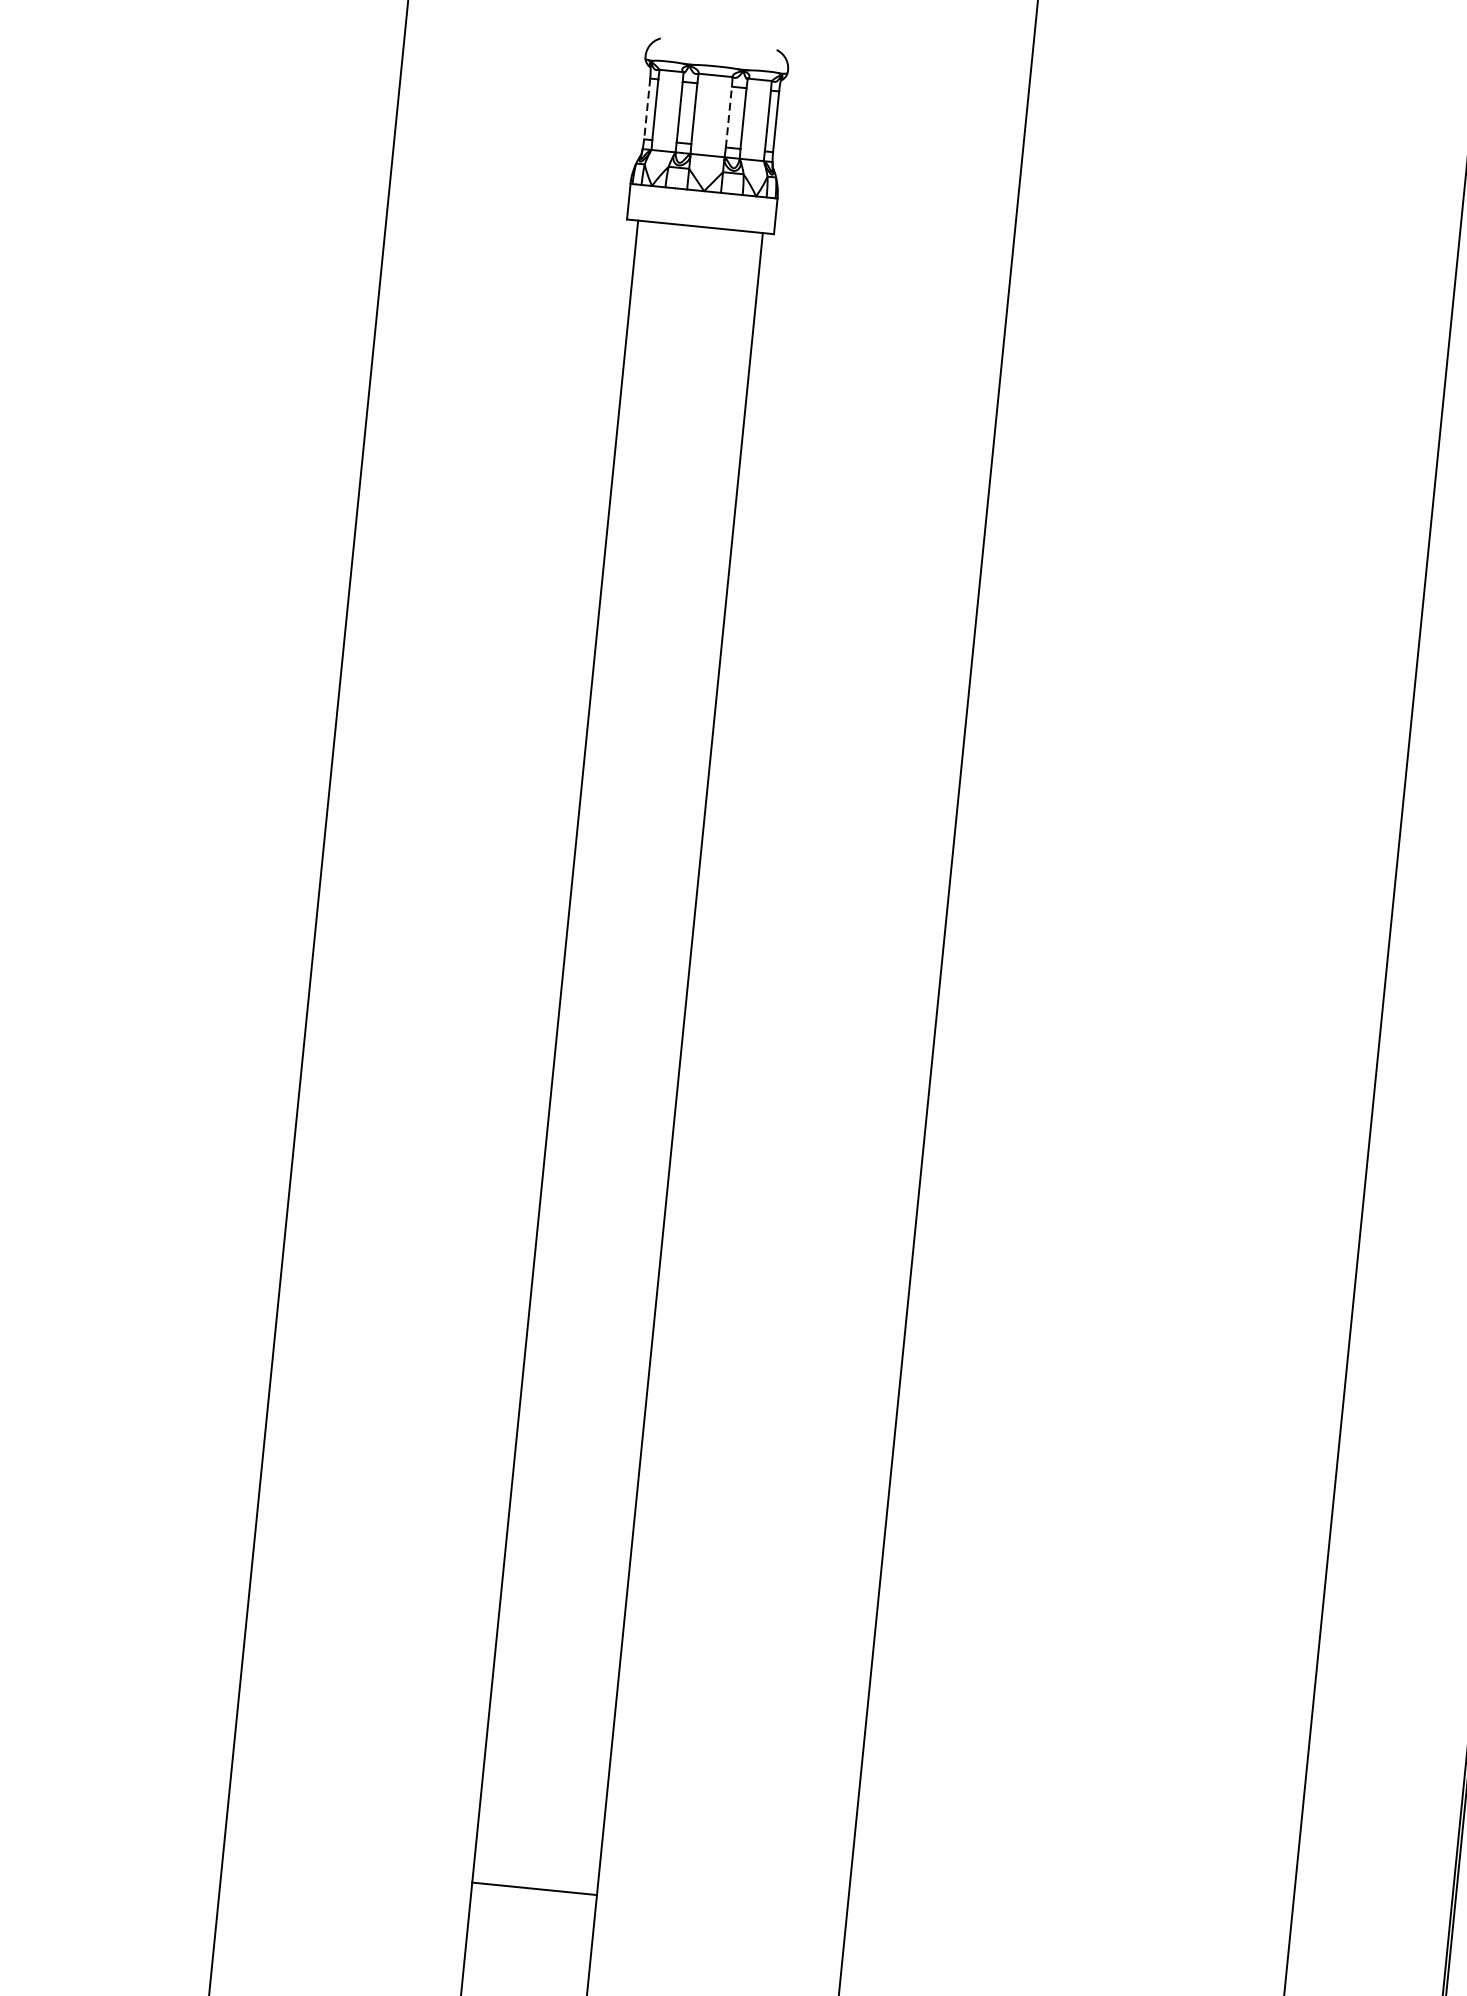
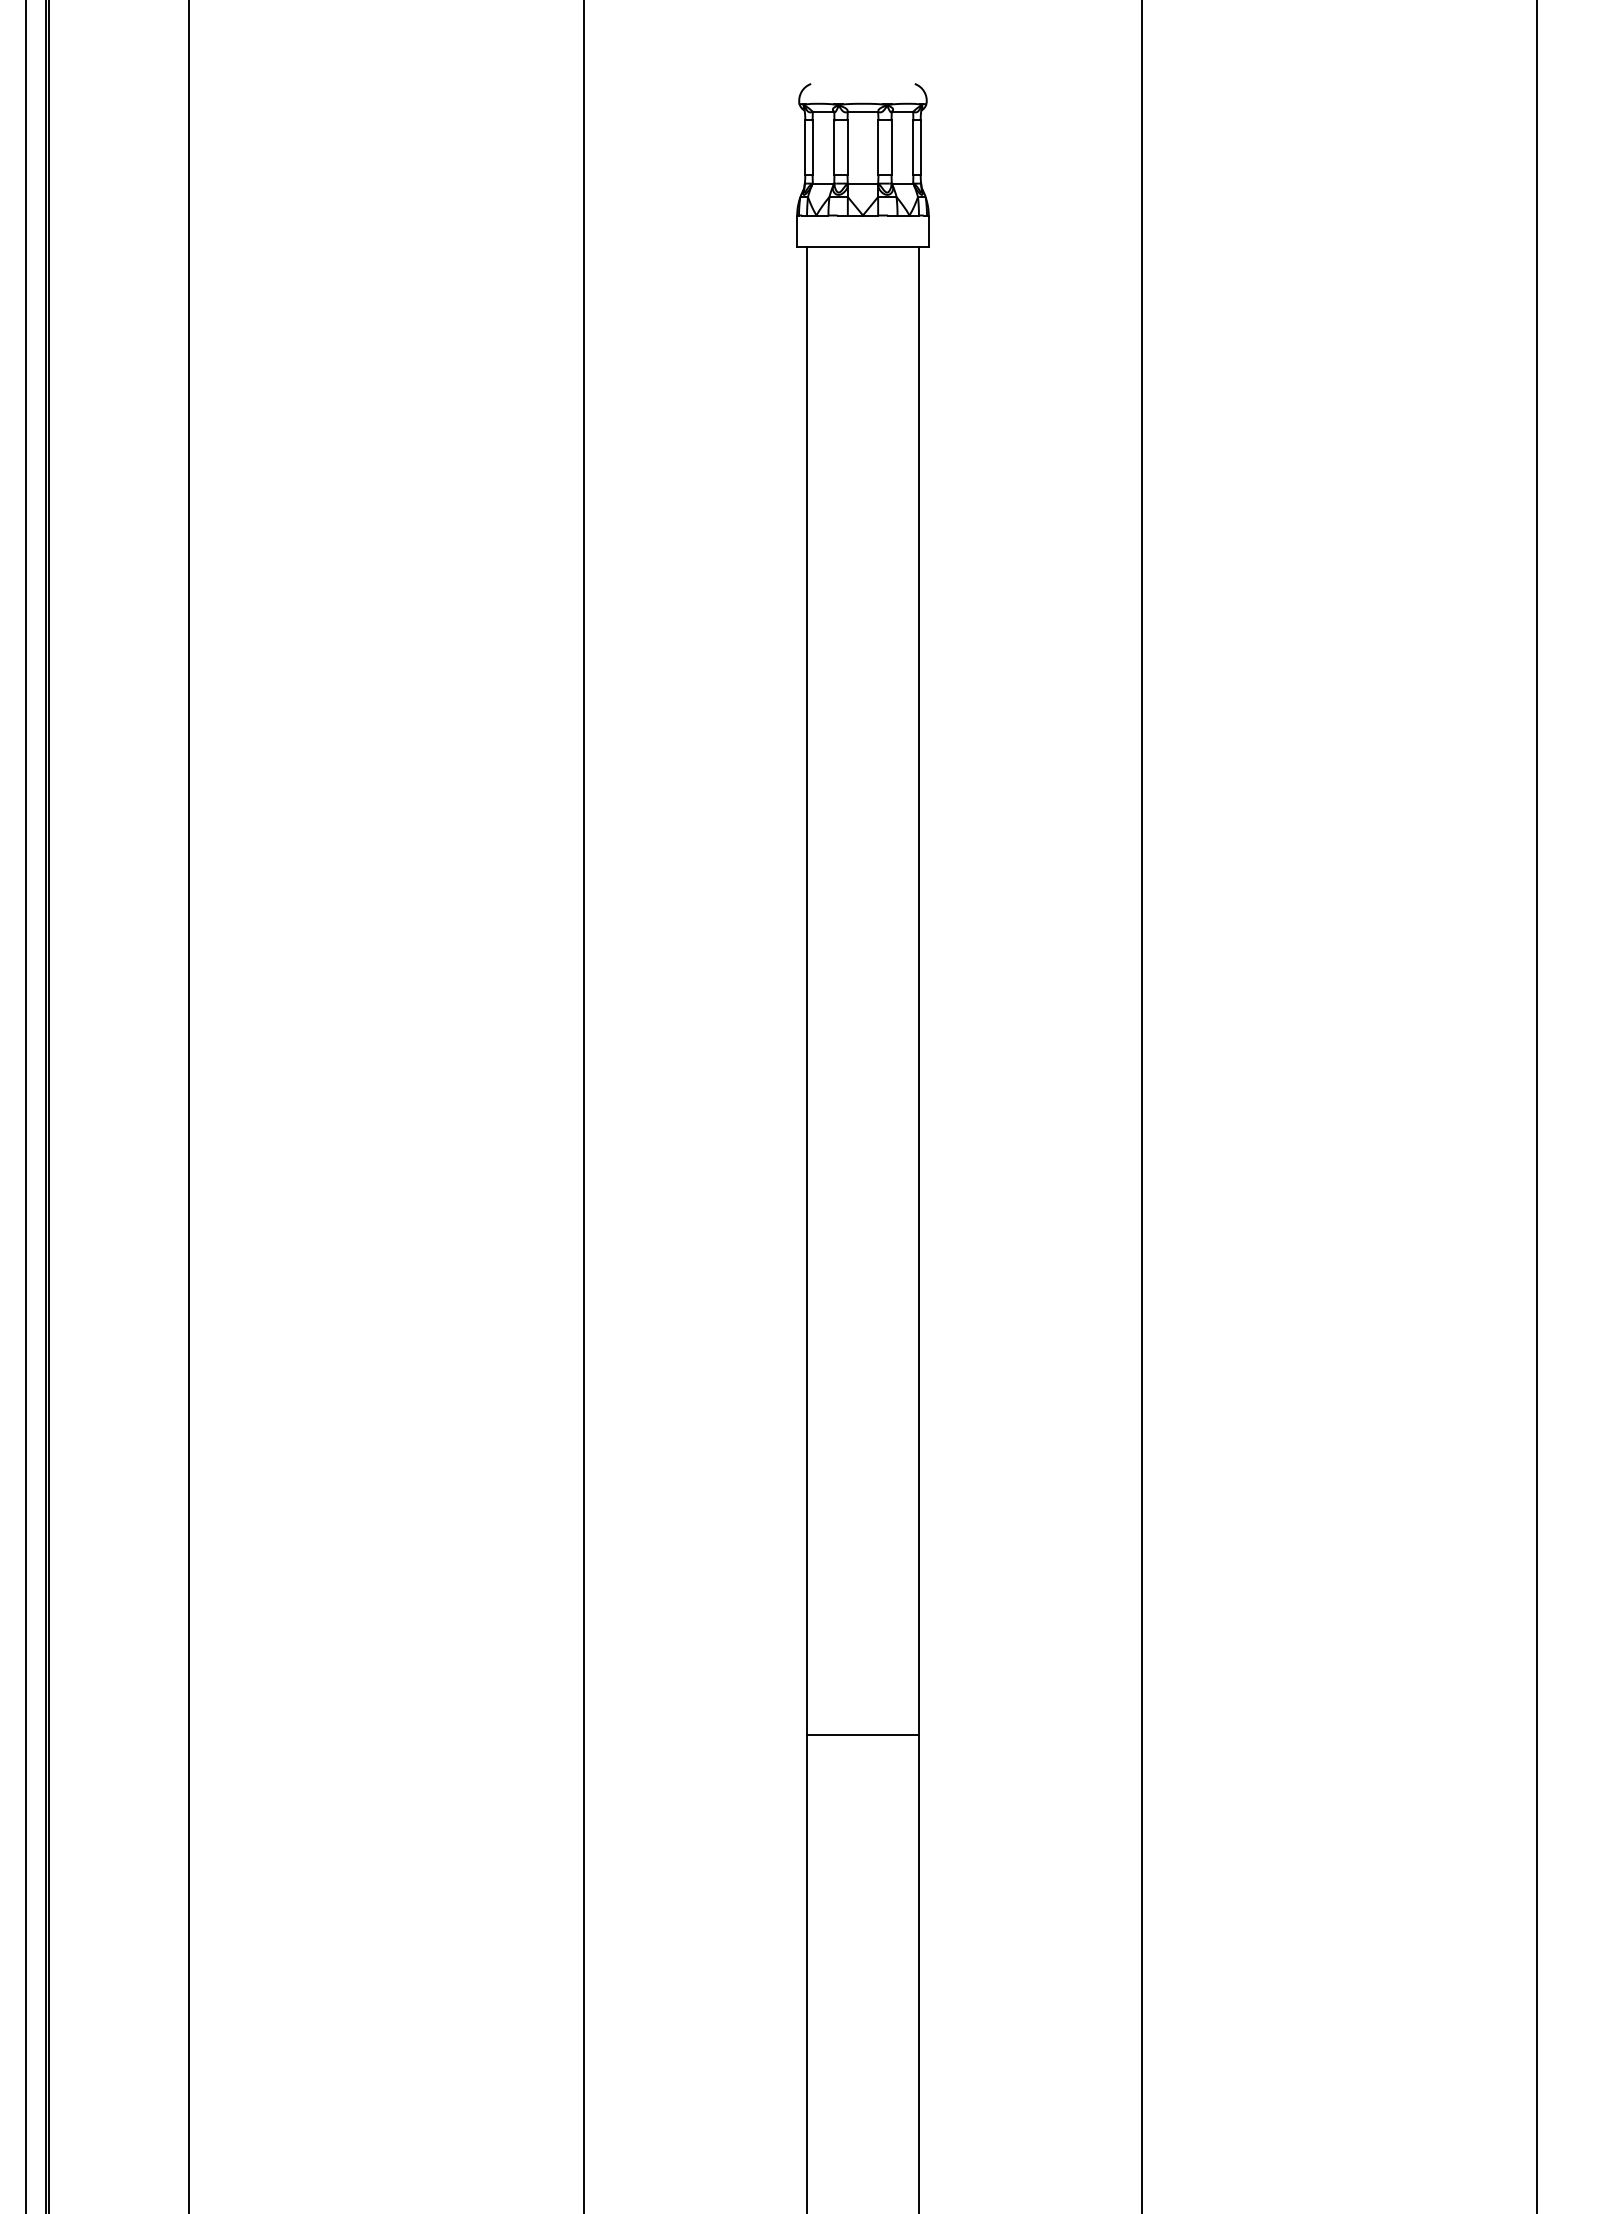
line: (647, 109) -> (805, 148), dashed -> solid
line: (728, 116) -> (878, 147), dashed -> solid

